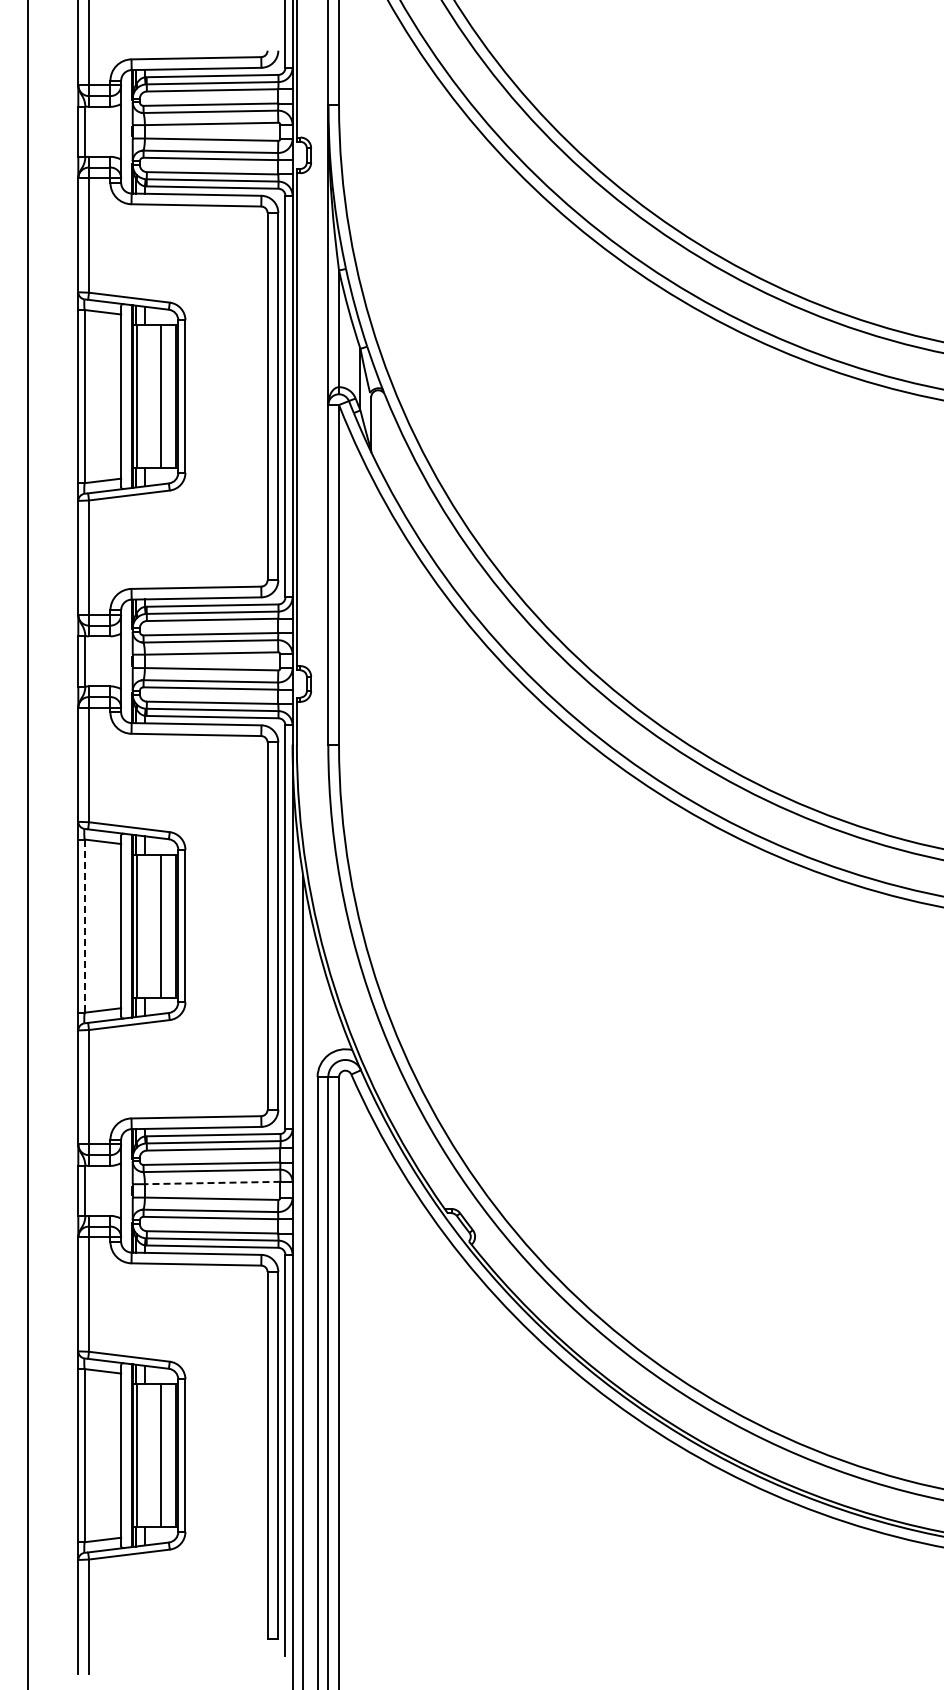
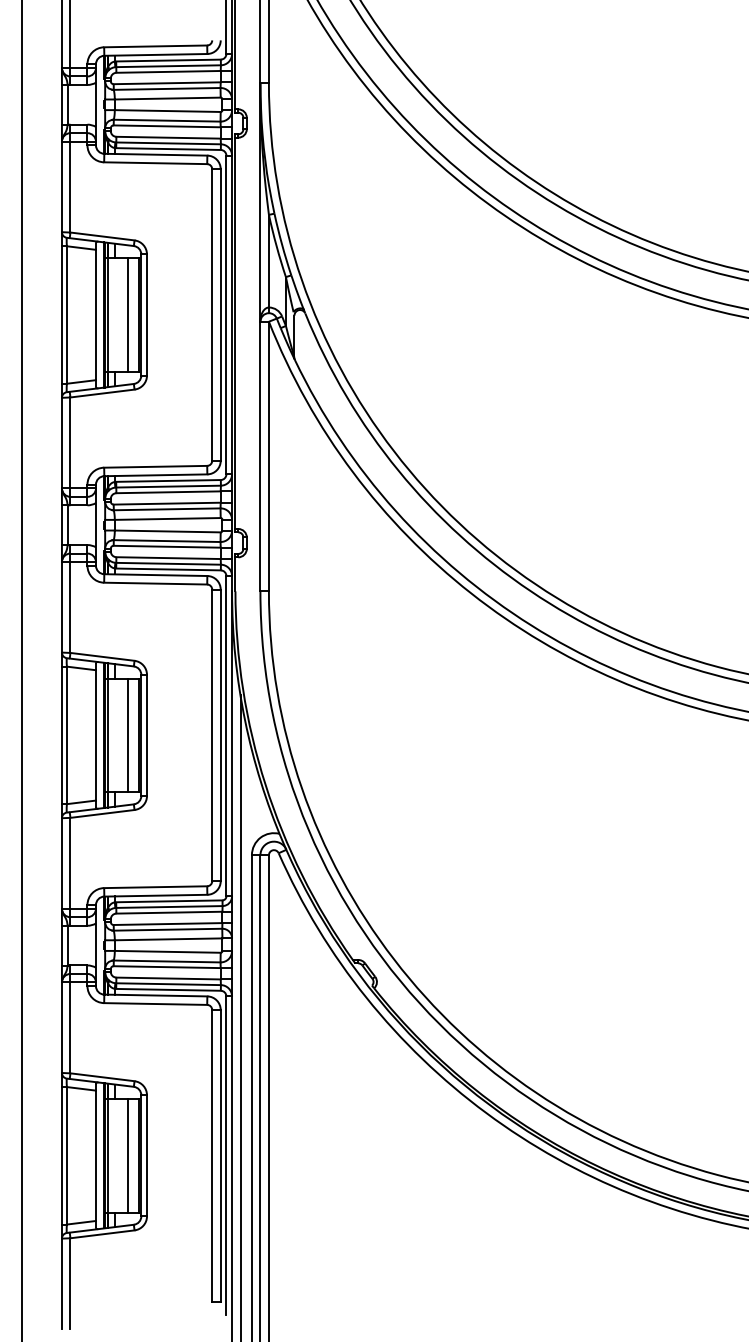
line: (84, 926) -> (66, 735), dashed -> solid
line: (212, 1183) -> (168, 939), dashed -> solid

